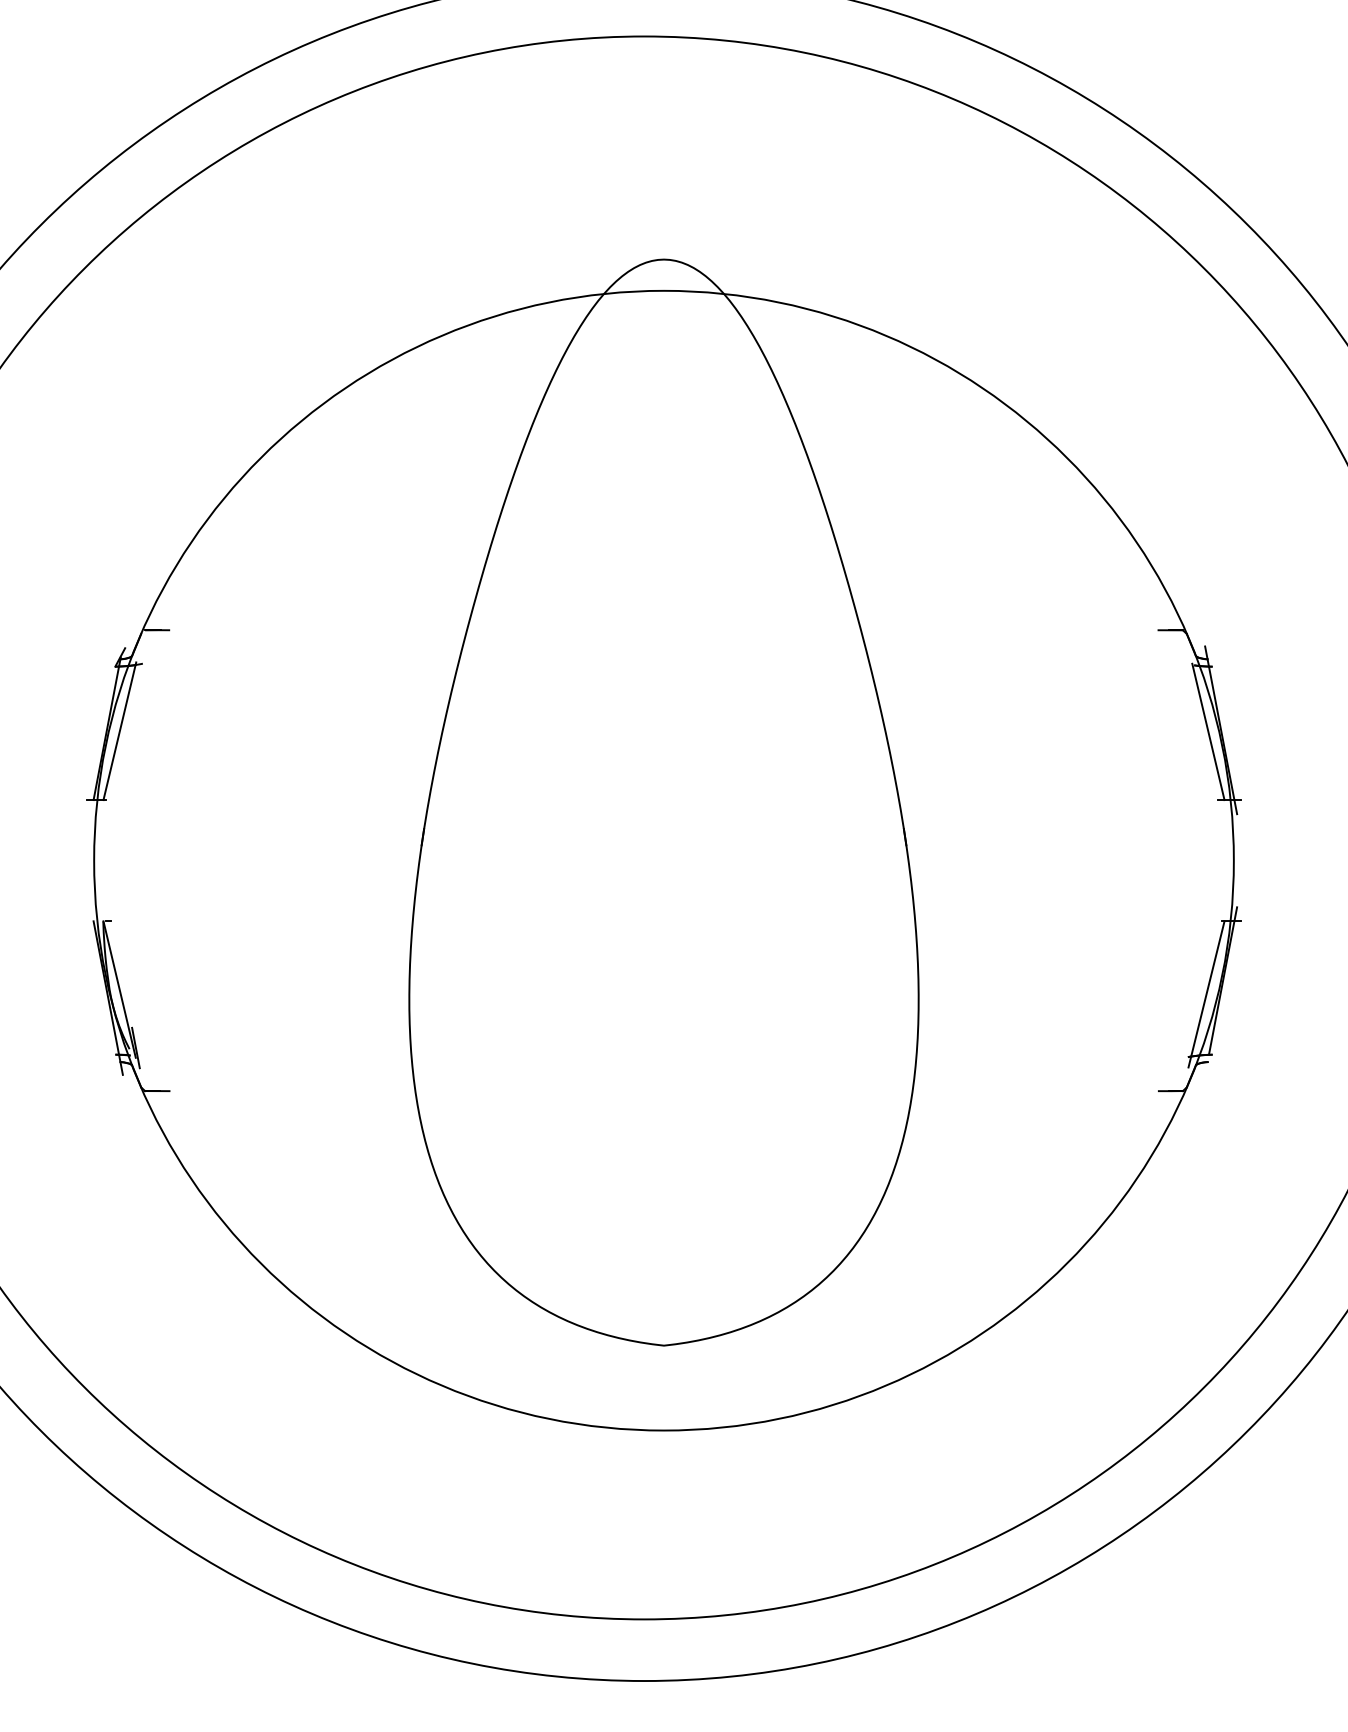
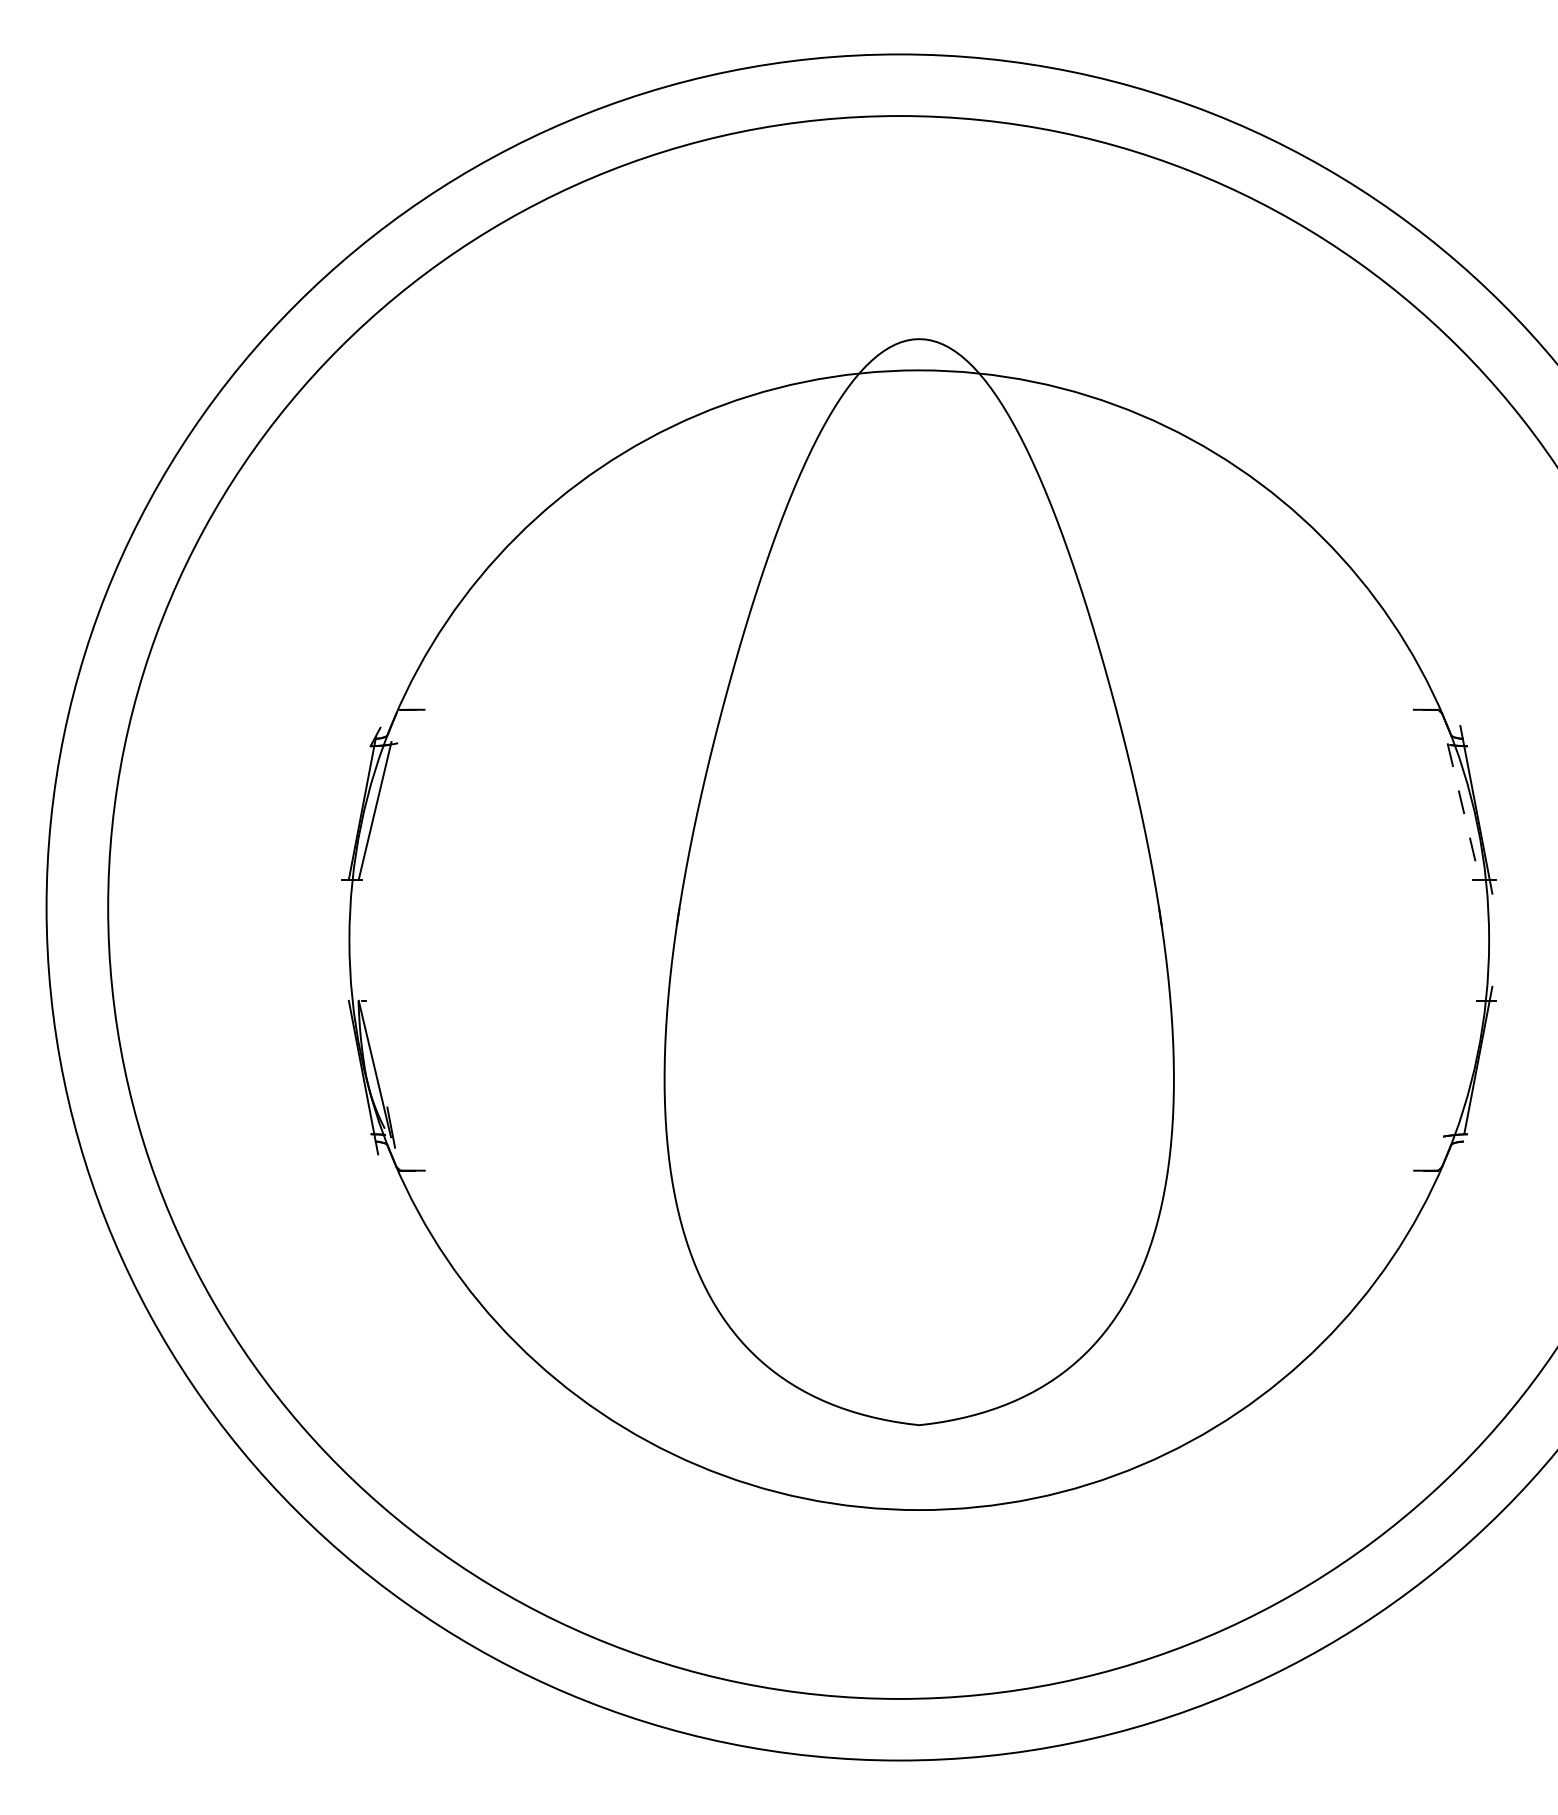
line: (1208, 731) -> (1463, 811), solid -> dashed
line: (1206, 993) -> (1461, 1073), removed

